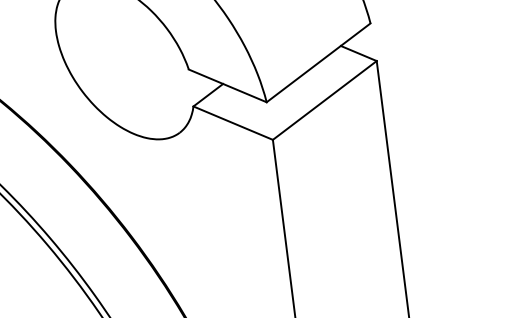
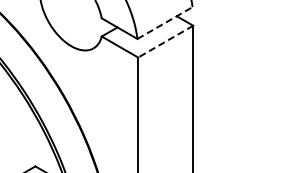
line: (319, 63) -> (165, 23), solid -> dashed
line: (324, 100) -> (165, 41), solid -> dashed

